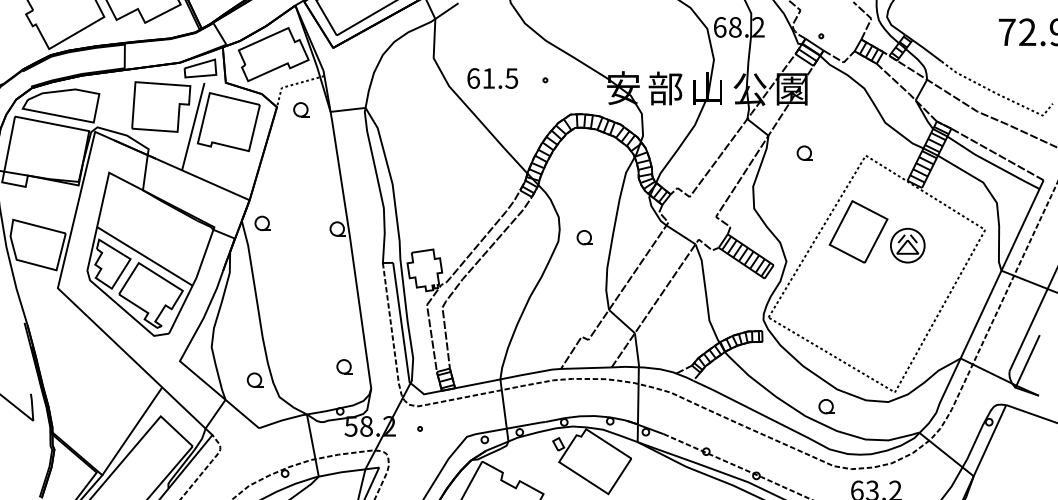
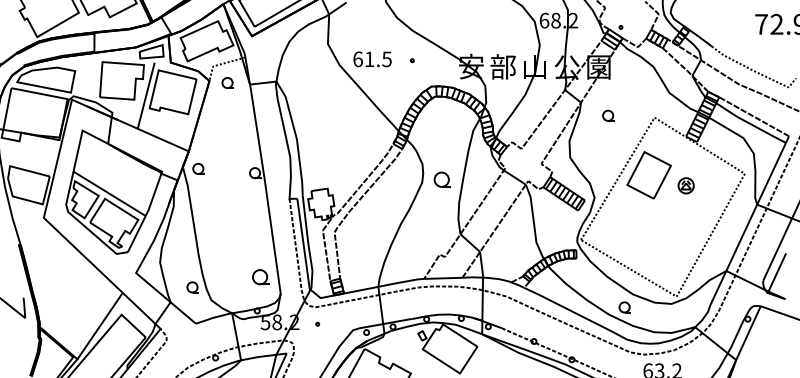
part: (583, 237) -> (441, 179), size x1.4
part: (906, 245) -> (685, 185), size x0.6
part: (344, 367) -> (260, 277), size x1.4

